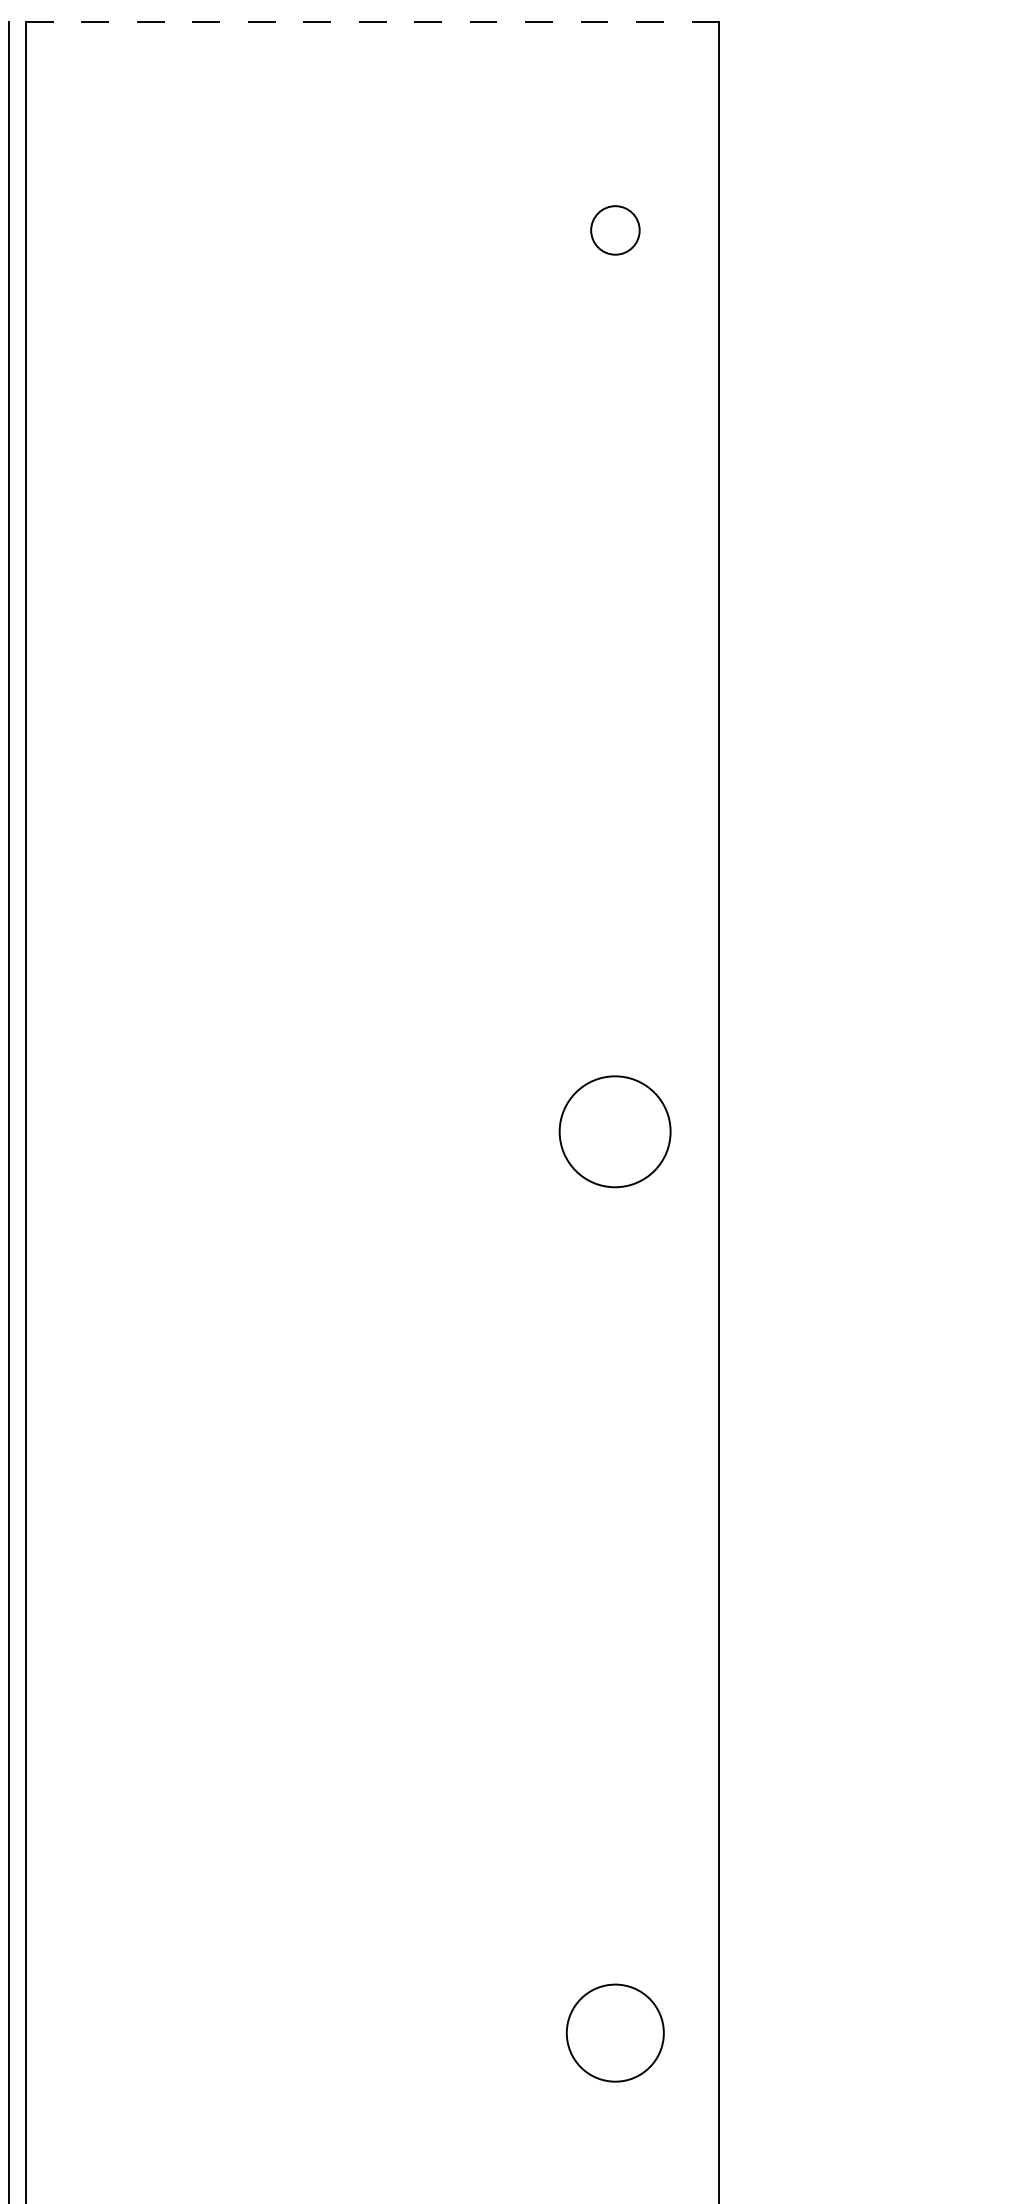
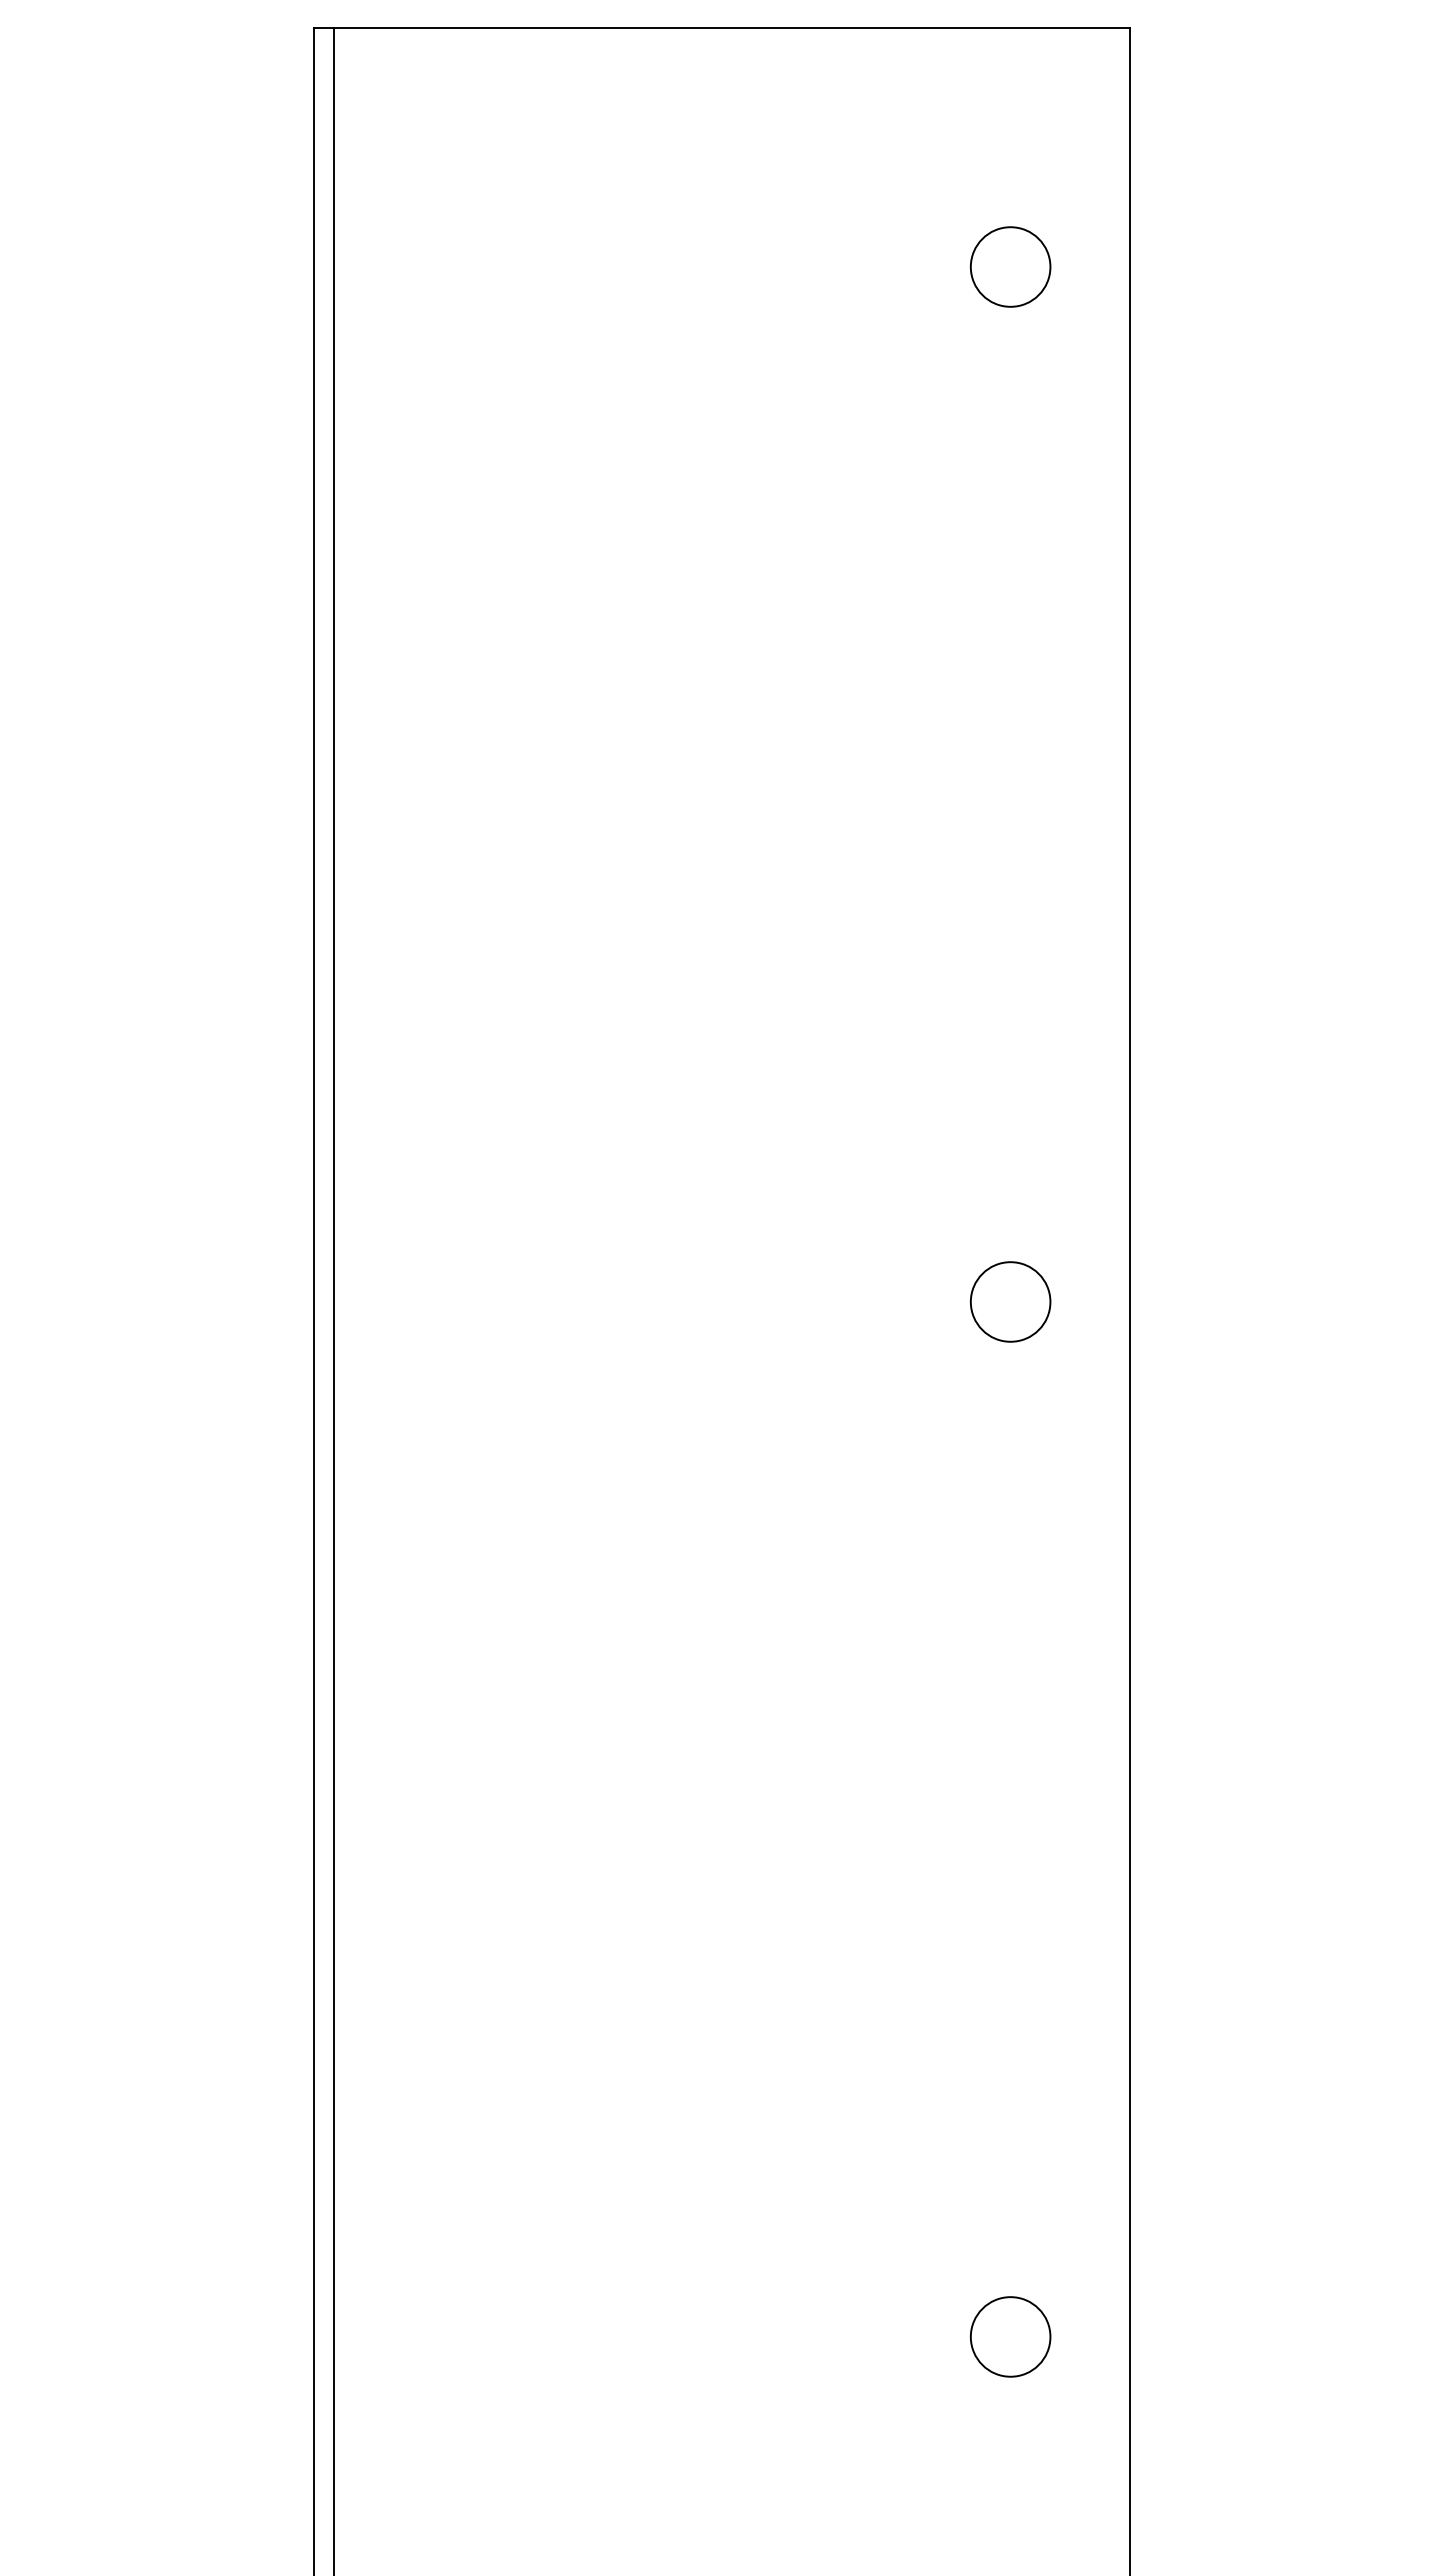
line: (363, 22) -> (721, 28), dashed -> solid
circle: (615, 229) -> (1010, 266), size x1.43
circle: (615, 1131) -> (1010, 1301), size x0.62
circle: (615, 2032) -> (1010, 2336), size x0.71

